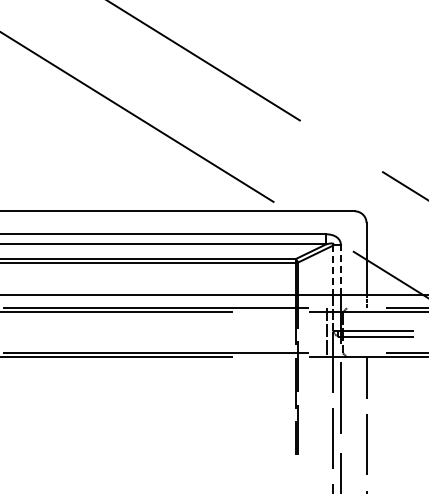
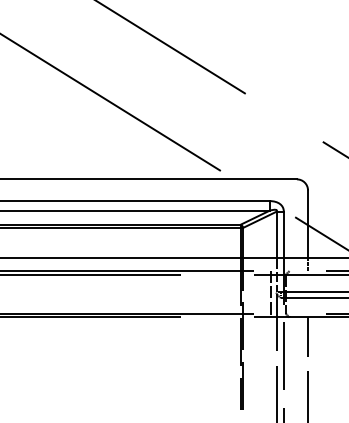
line: (333, 270) -> (276, 235), dashed -> solid
line: (340, 270) -> (283, 235), dashed -> solid

